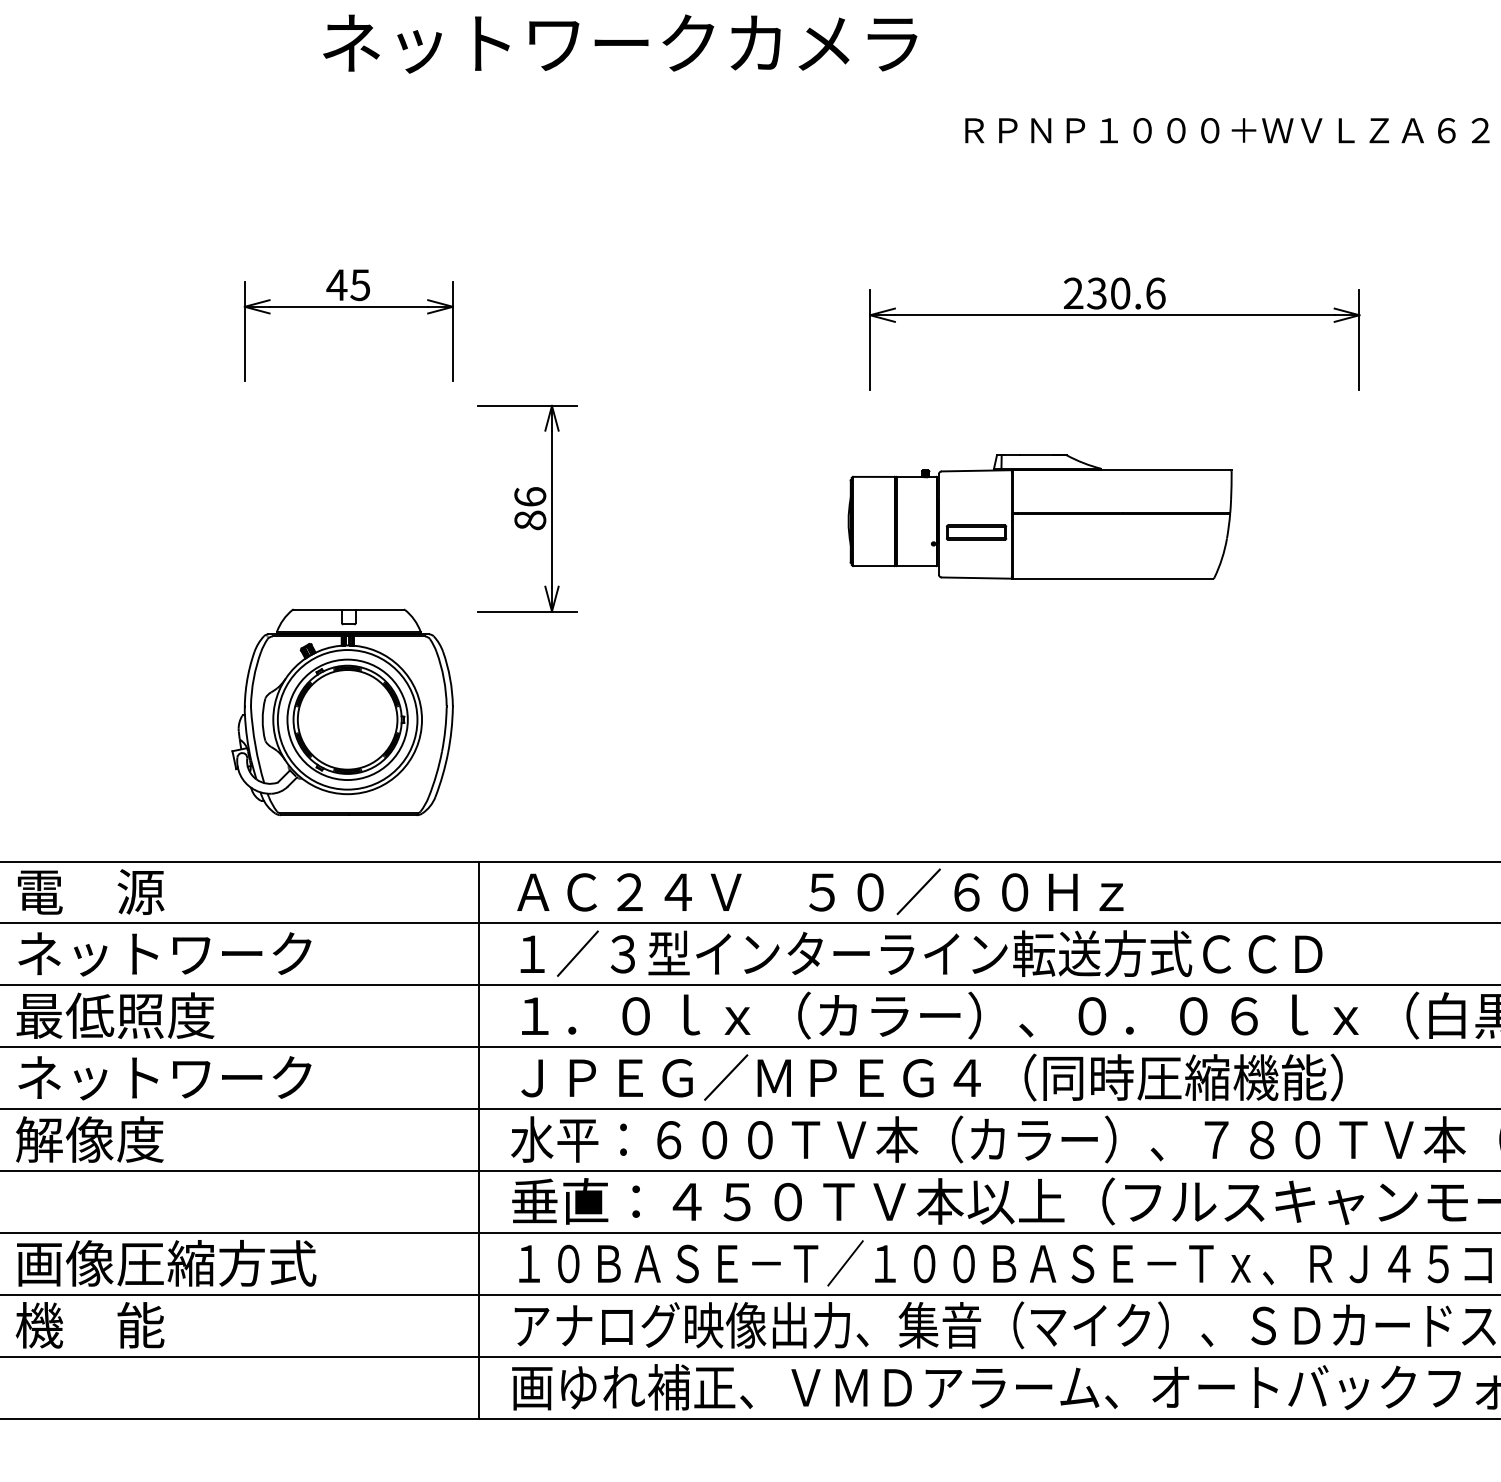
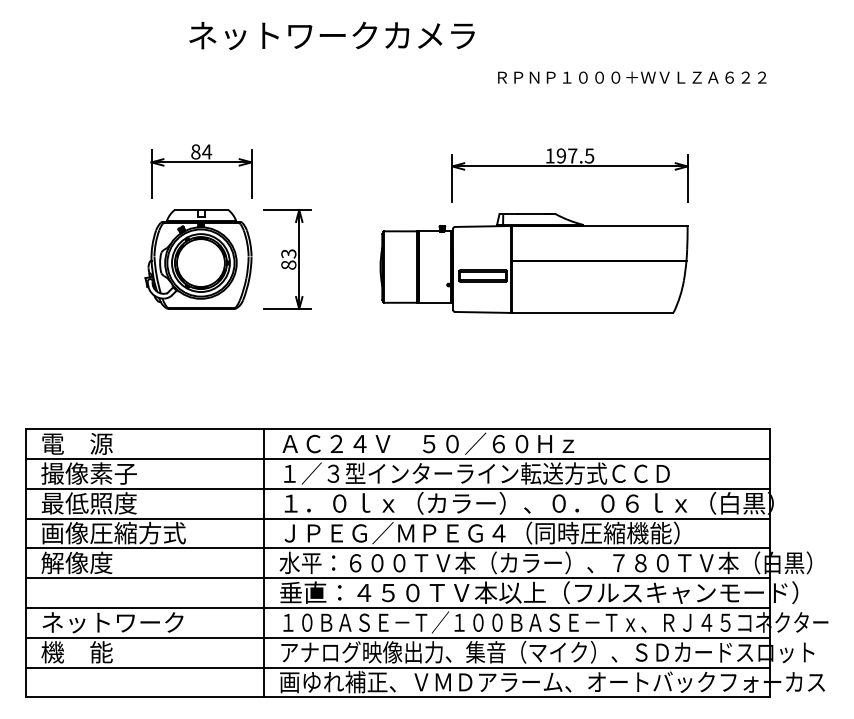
text: (348, 284) -> (201, 151), 45 -> 84
text: (1113, 292) -> (569, 155), 230.6 -> 197.5
text: (529, 496) -> (288, 253), 86 -> 83
part: (1038, 517) -> (533, 263), size x1.67
part: (342, 712) -> (198, 259), moved
text: (163, 953) -> (112, 473), ネットワーク -> 撮像素子
text: (165, 1076) -> (113, 532), ネットワーク -> 画像圧縮方式
text: (165, 1263) -> (113, 622), 画像圧縮方式 -> ネットワーク

